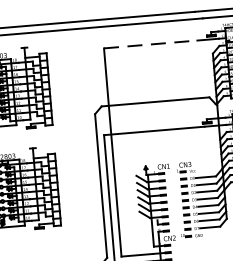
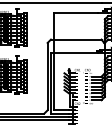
line: (151, 44) -> (76, 12), dashed -> solid

